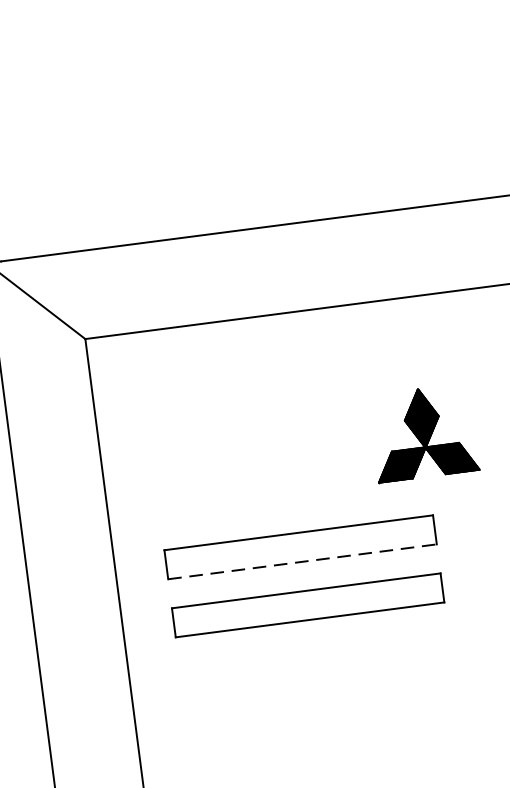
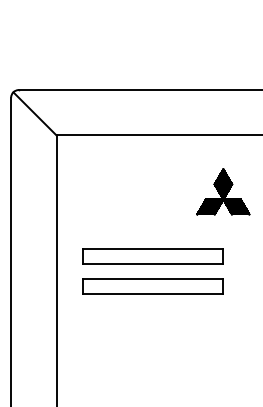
part: (423, 432) -> (223, 191), moved
line: (301, 561) -> (152, 263), dashed -> solid

